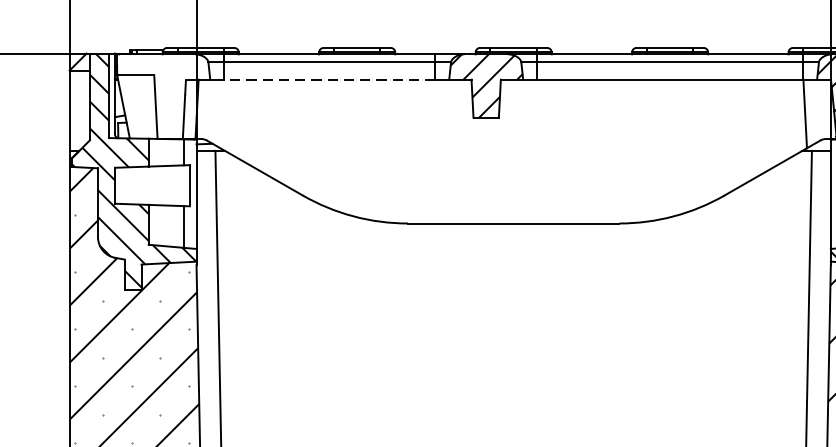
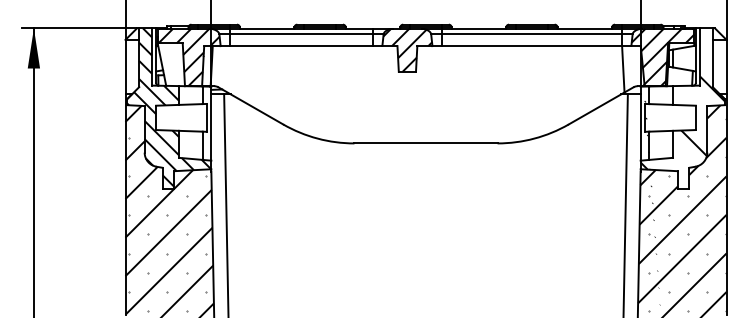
line: (329, 80) -> (301, 46), dashed -> solid
hatch: (162, 96) -> (188, 57), added

